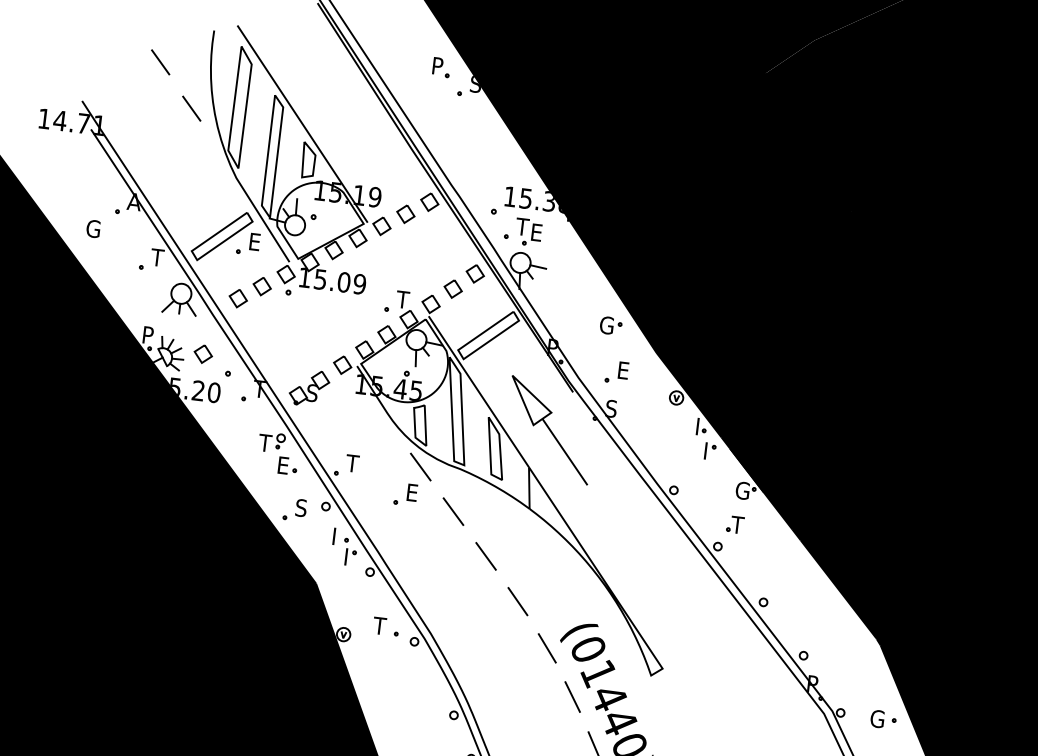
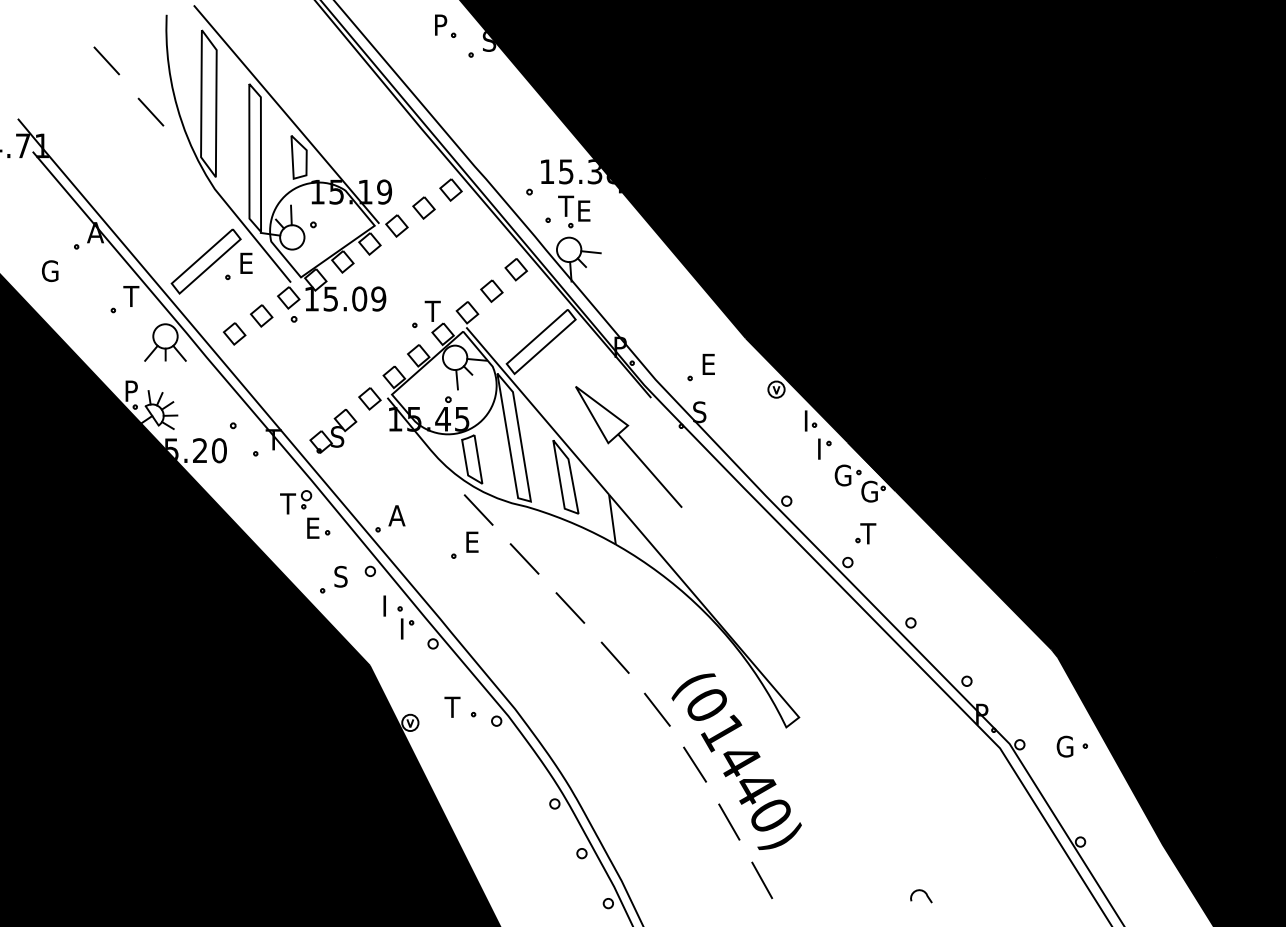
part: (610, 325) -> (847, 475), moved
part: (203, 353) -> (200, 405), removed
text: (352, 463) -> (396, 515), T -> A

